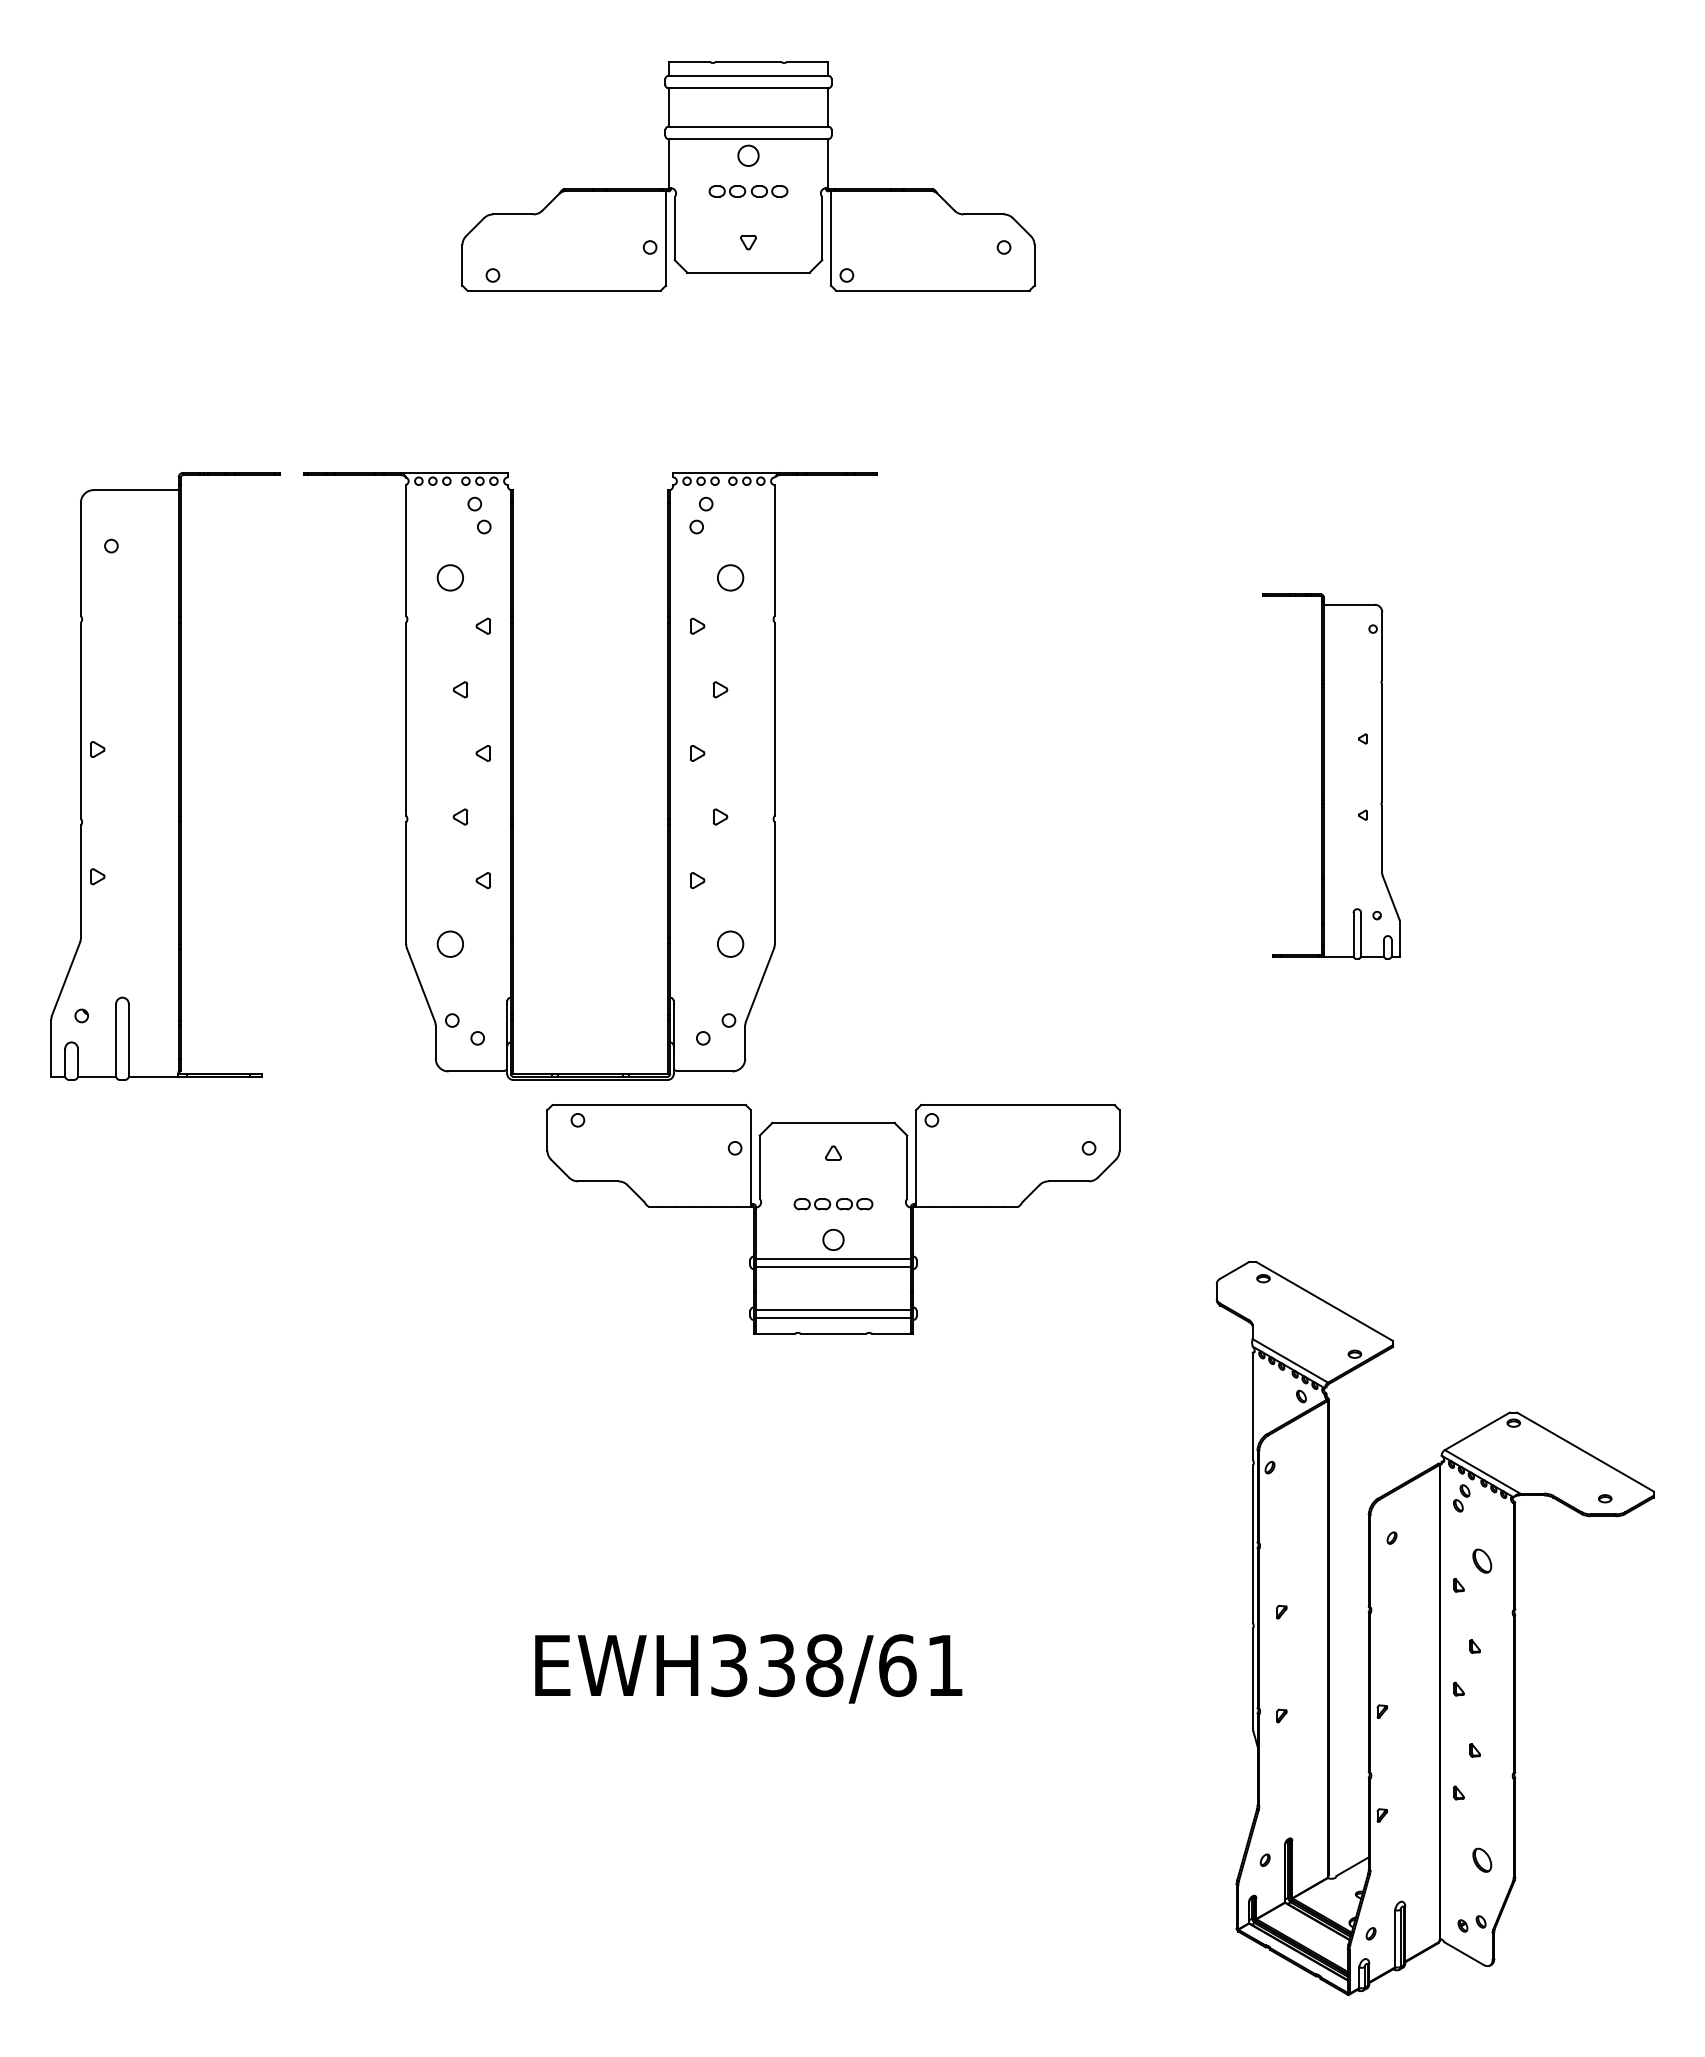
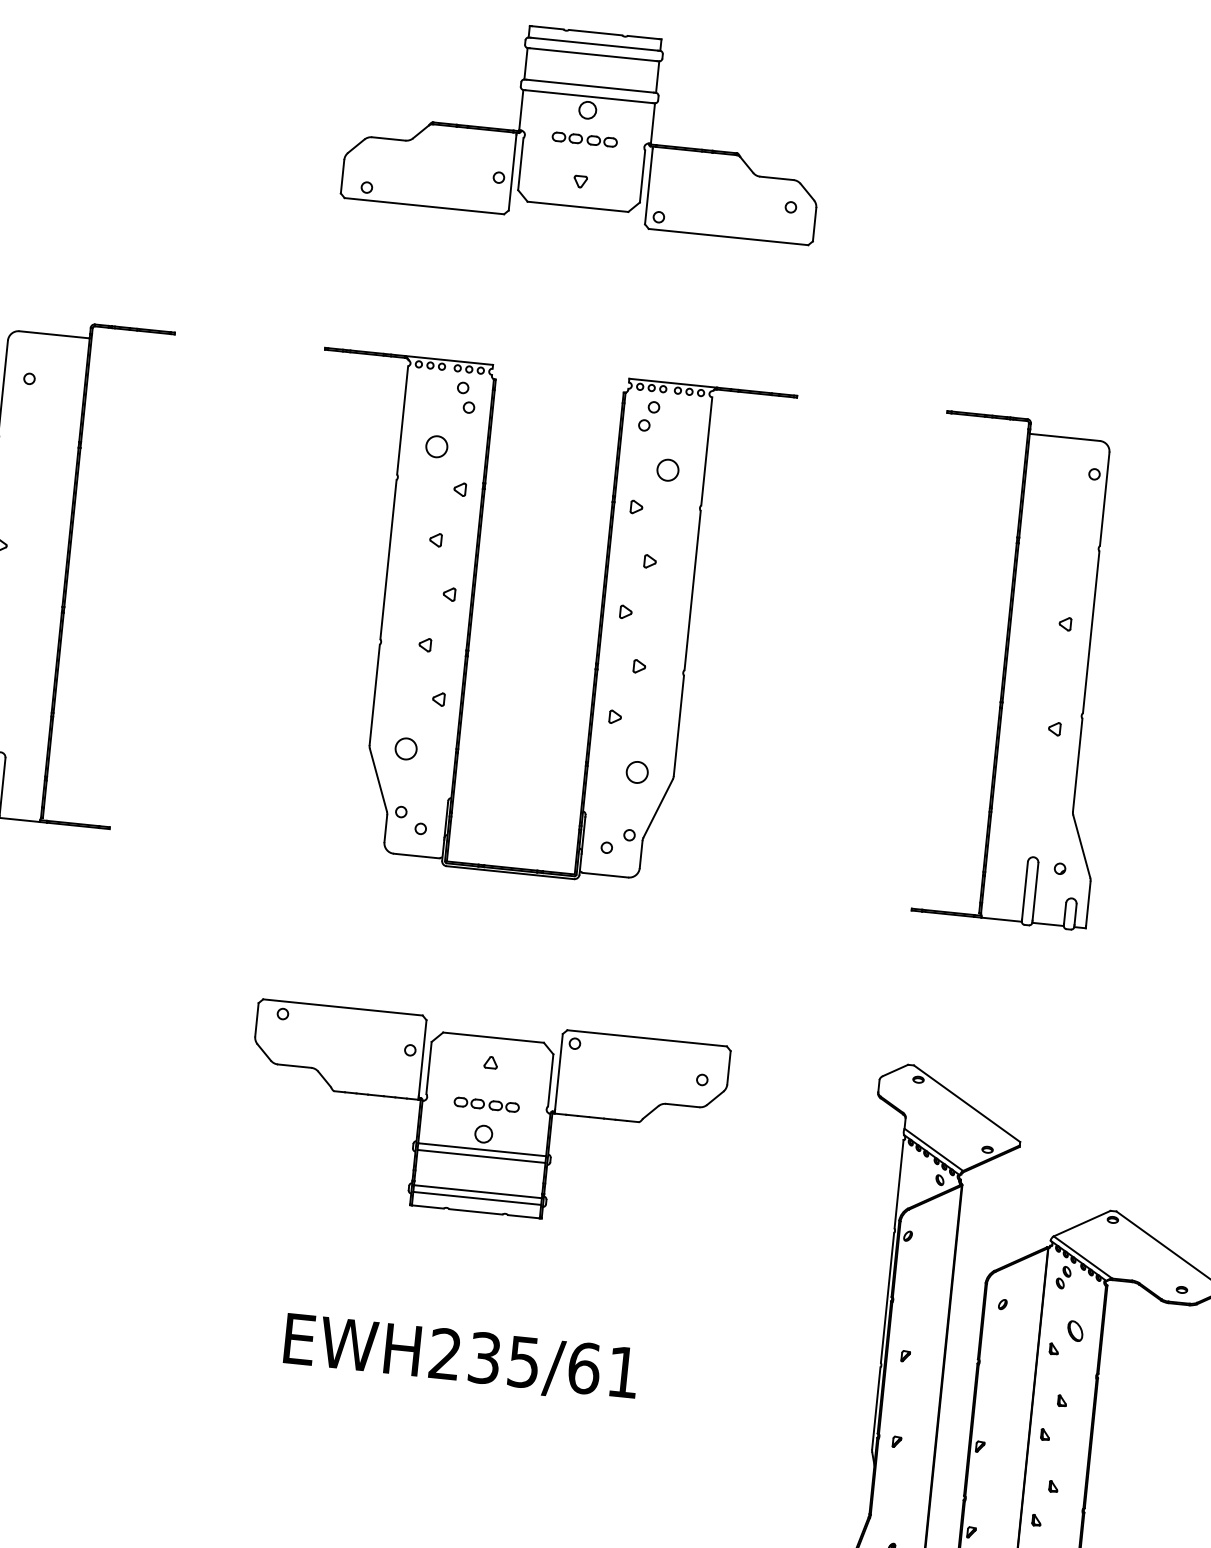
part: (513, 776) -> (472, 615), moved
part: (1331, 776) -> (1016, 671), size x1.67
part: (833, 1219) -> (485, 1117), moved
text: (777, 1665) -> (485, 1358), EWH338/61 -> EWH235/61

